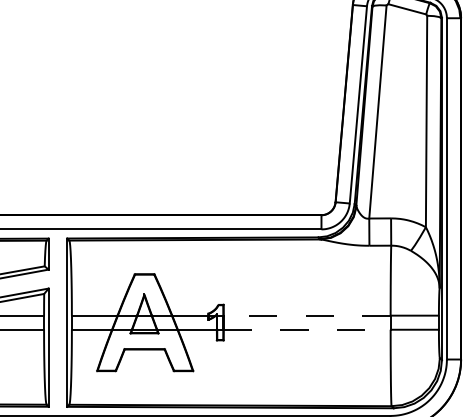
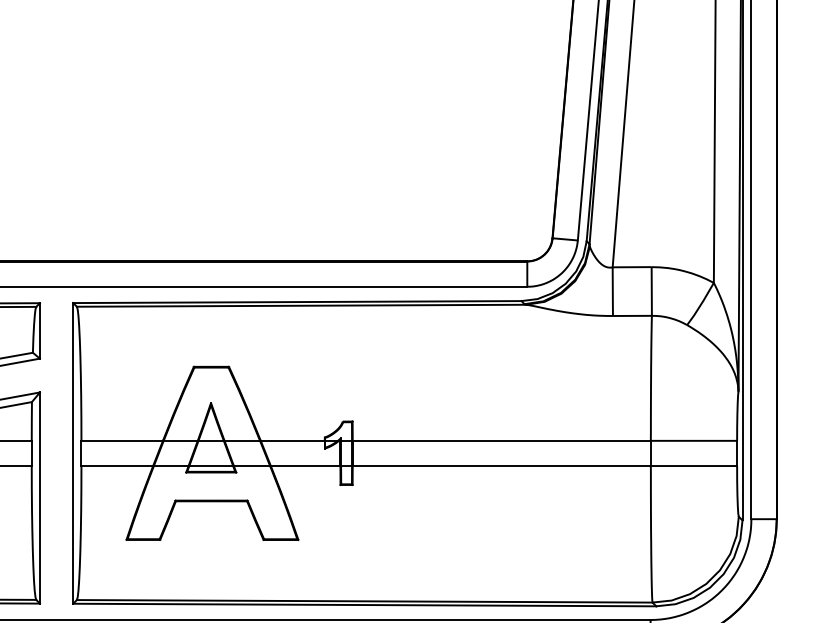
line: (306, 315) -> (500, 440), dashed -> solid
line: (307, 329) -> (502, 465), dashed -> solid

